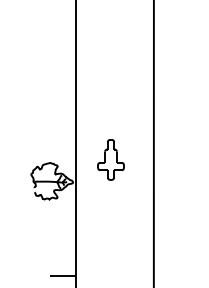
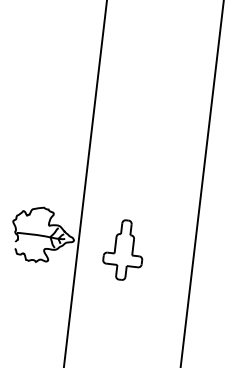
part: (110, 159) -> (123, 249), moved

